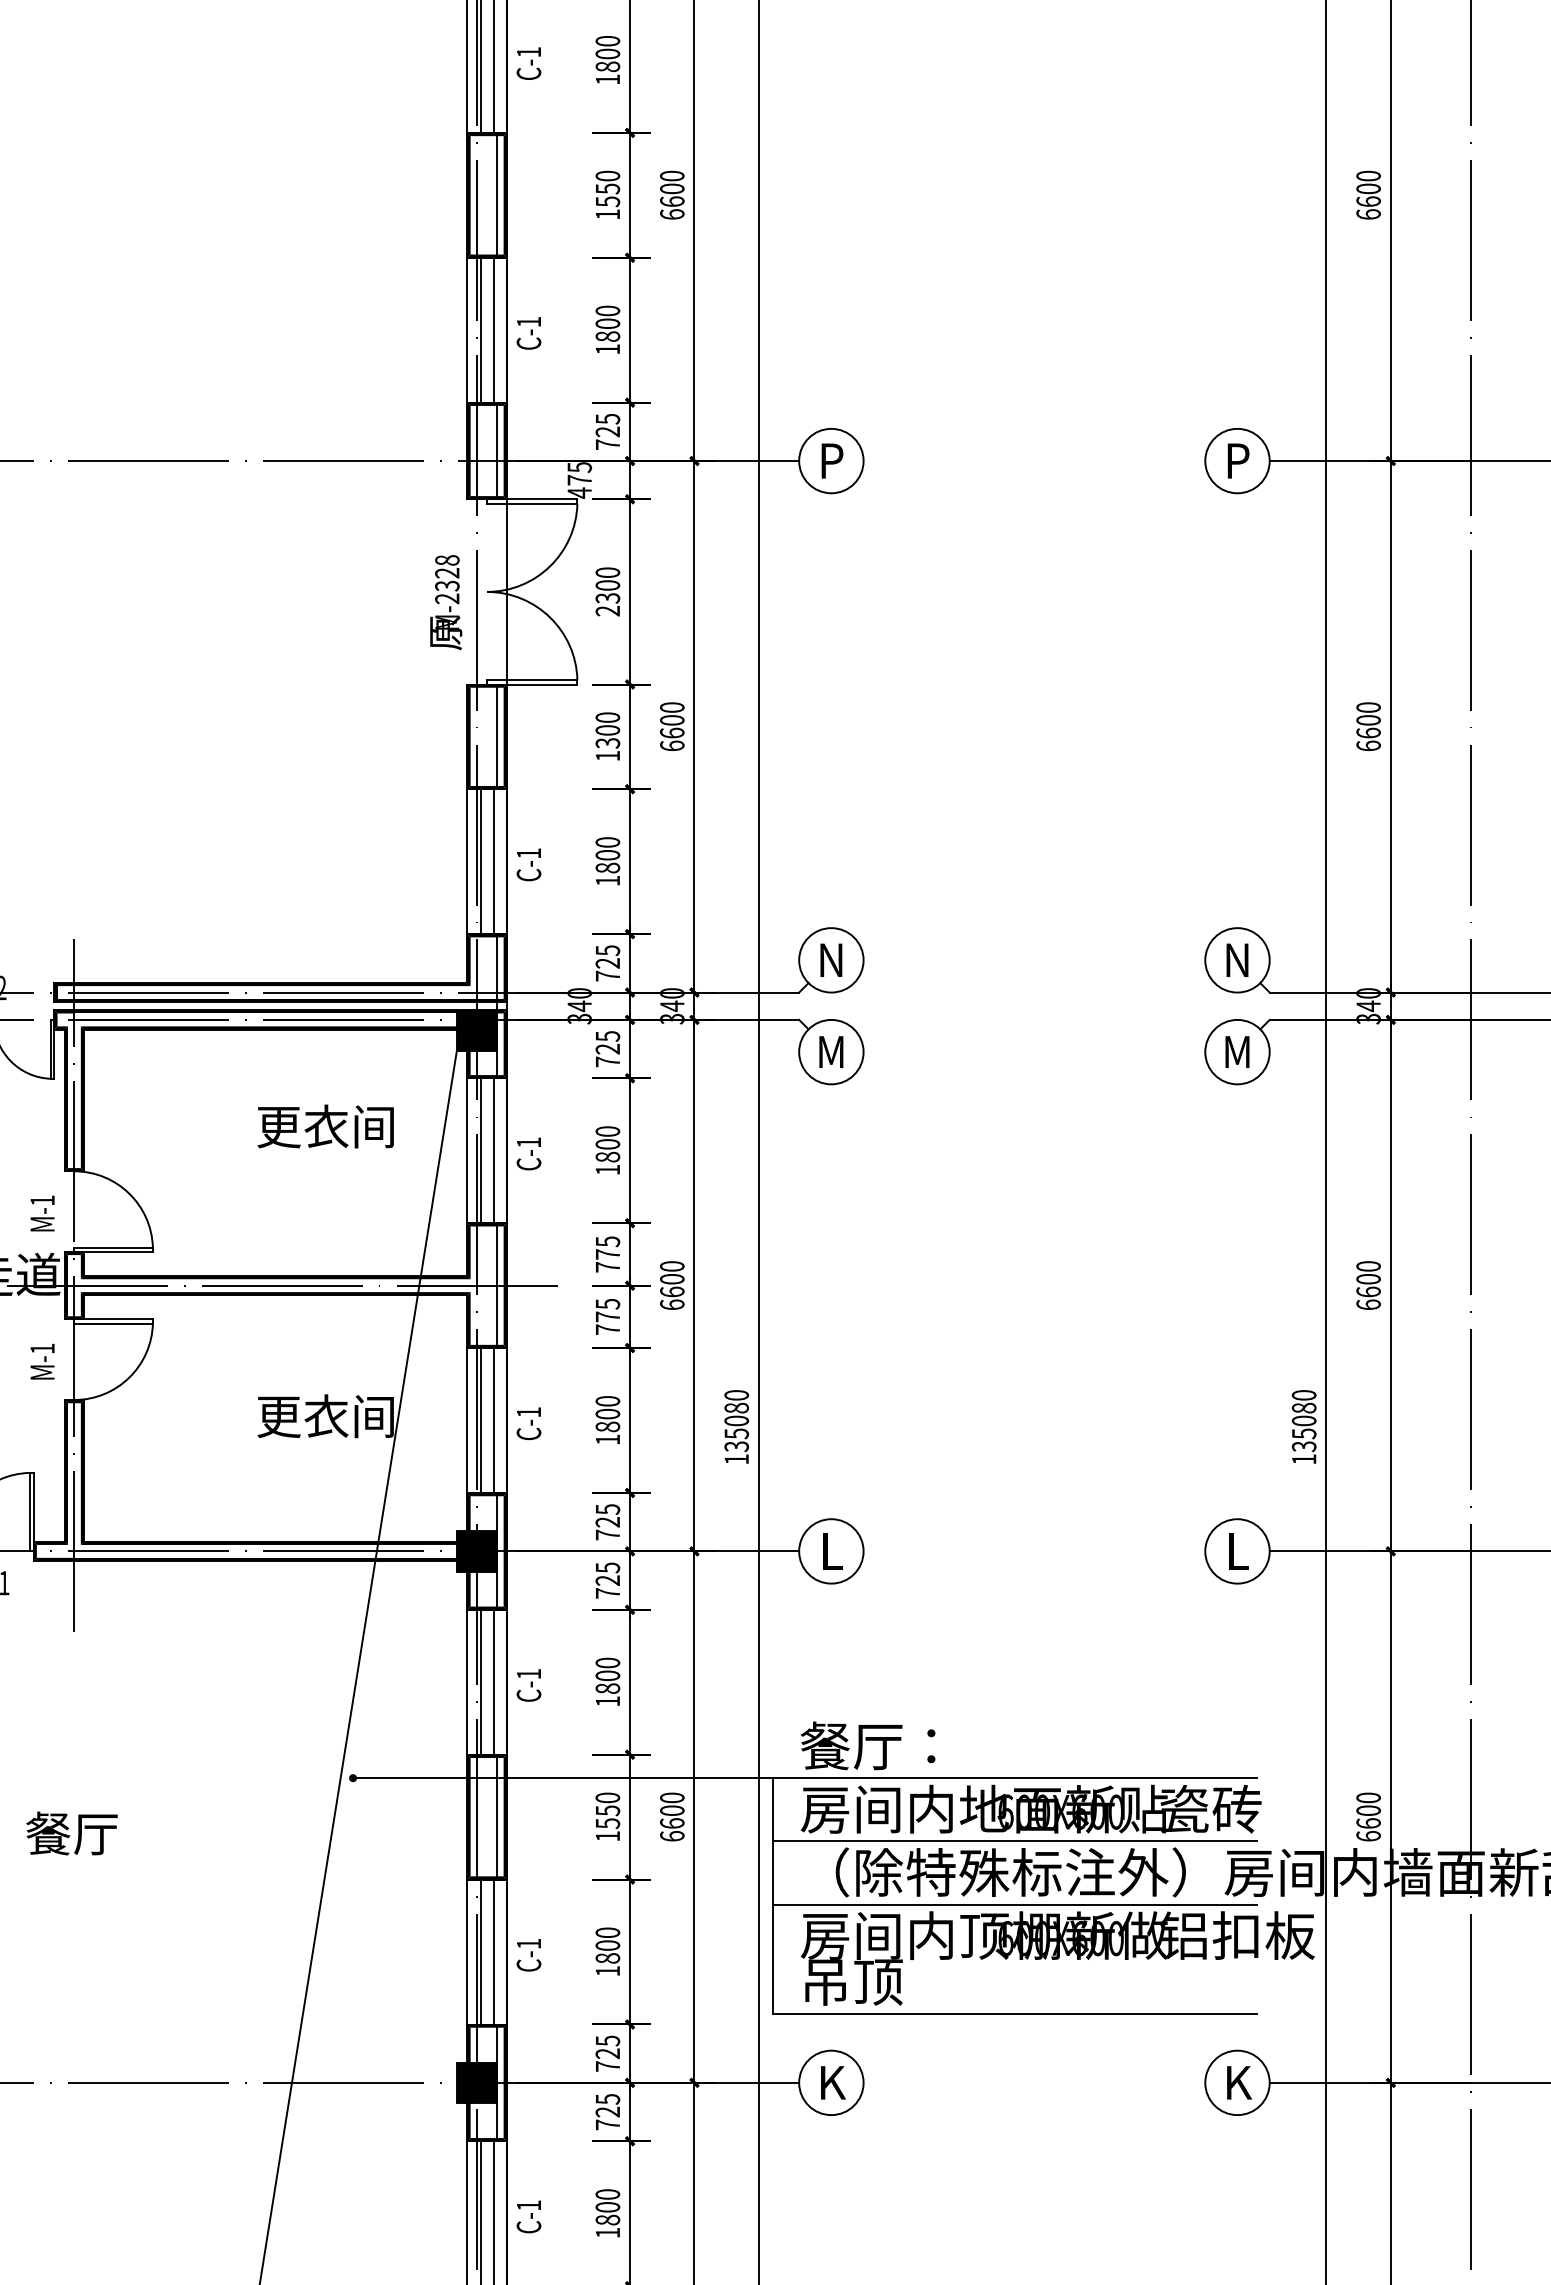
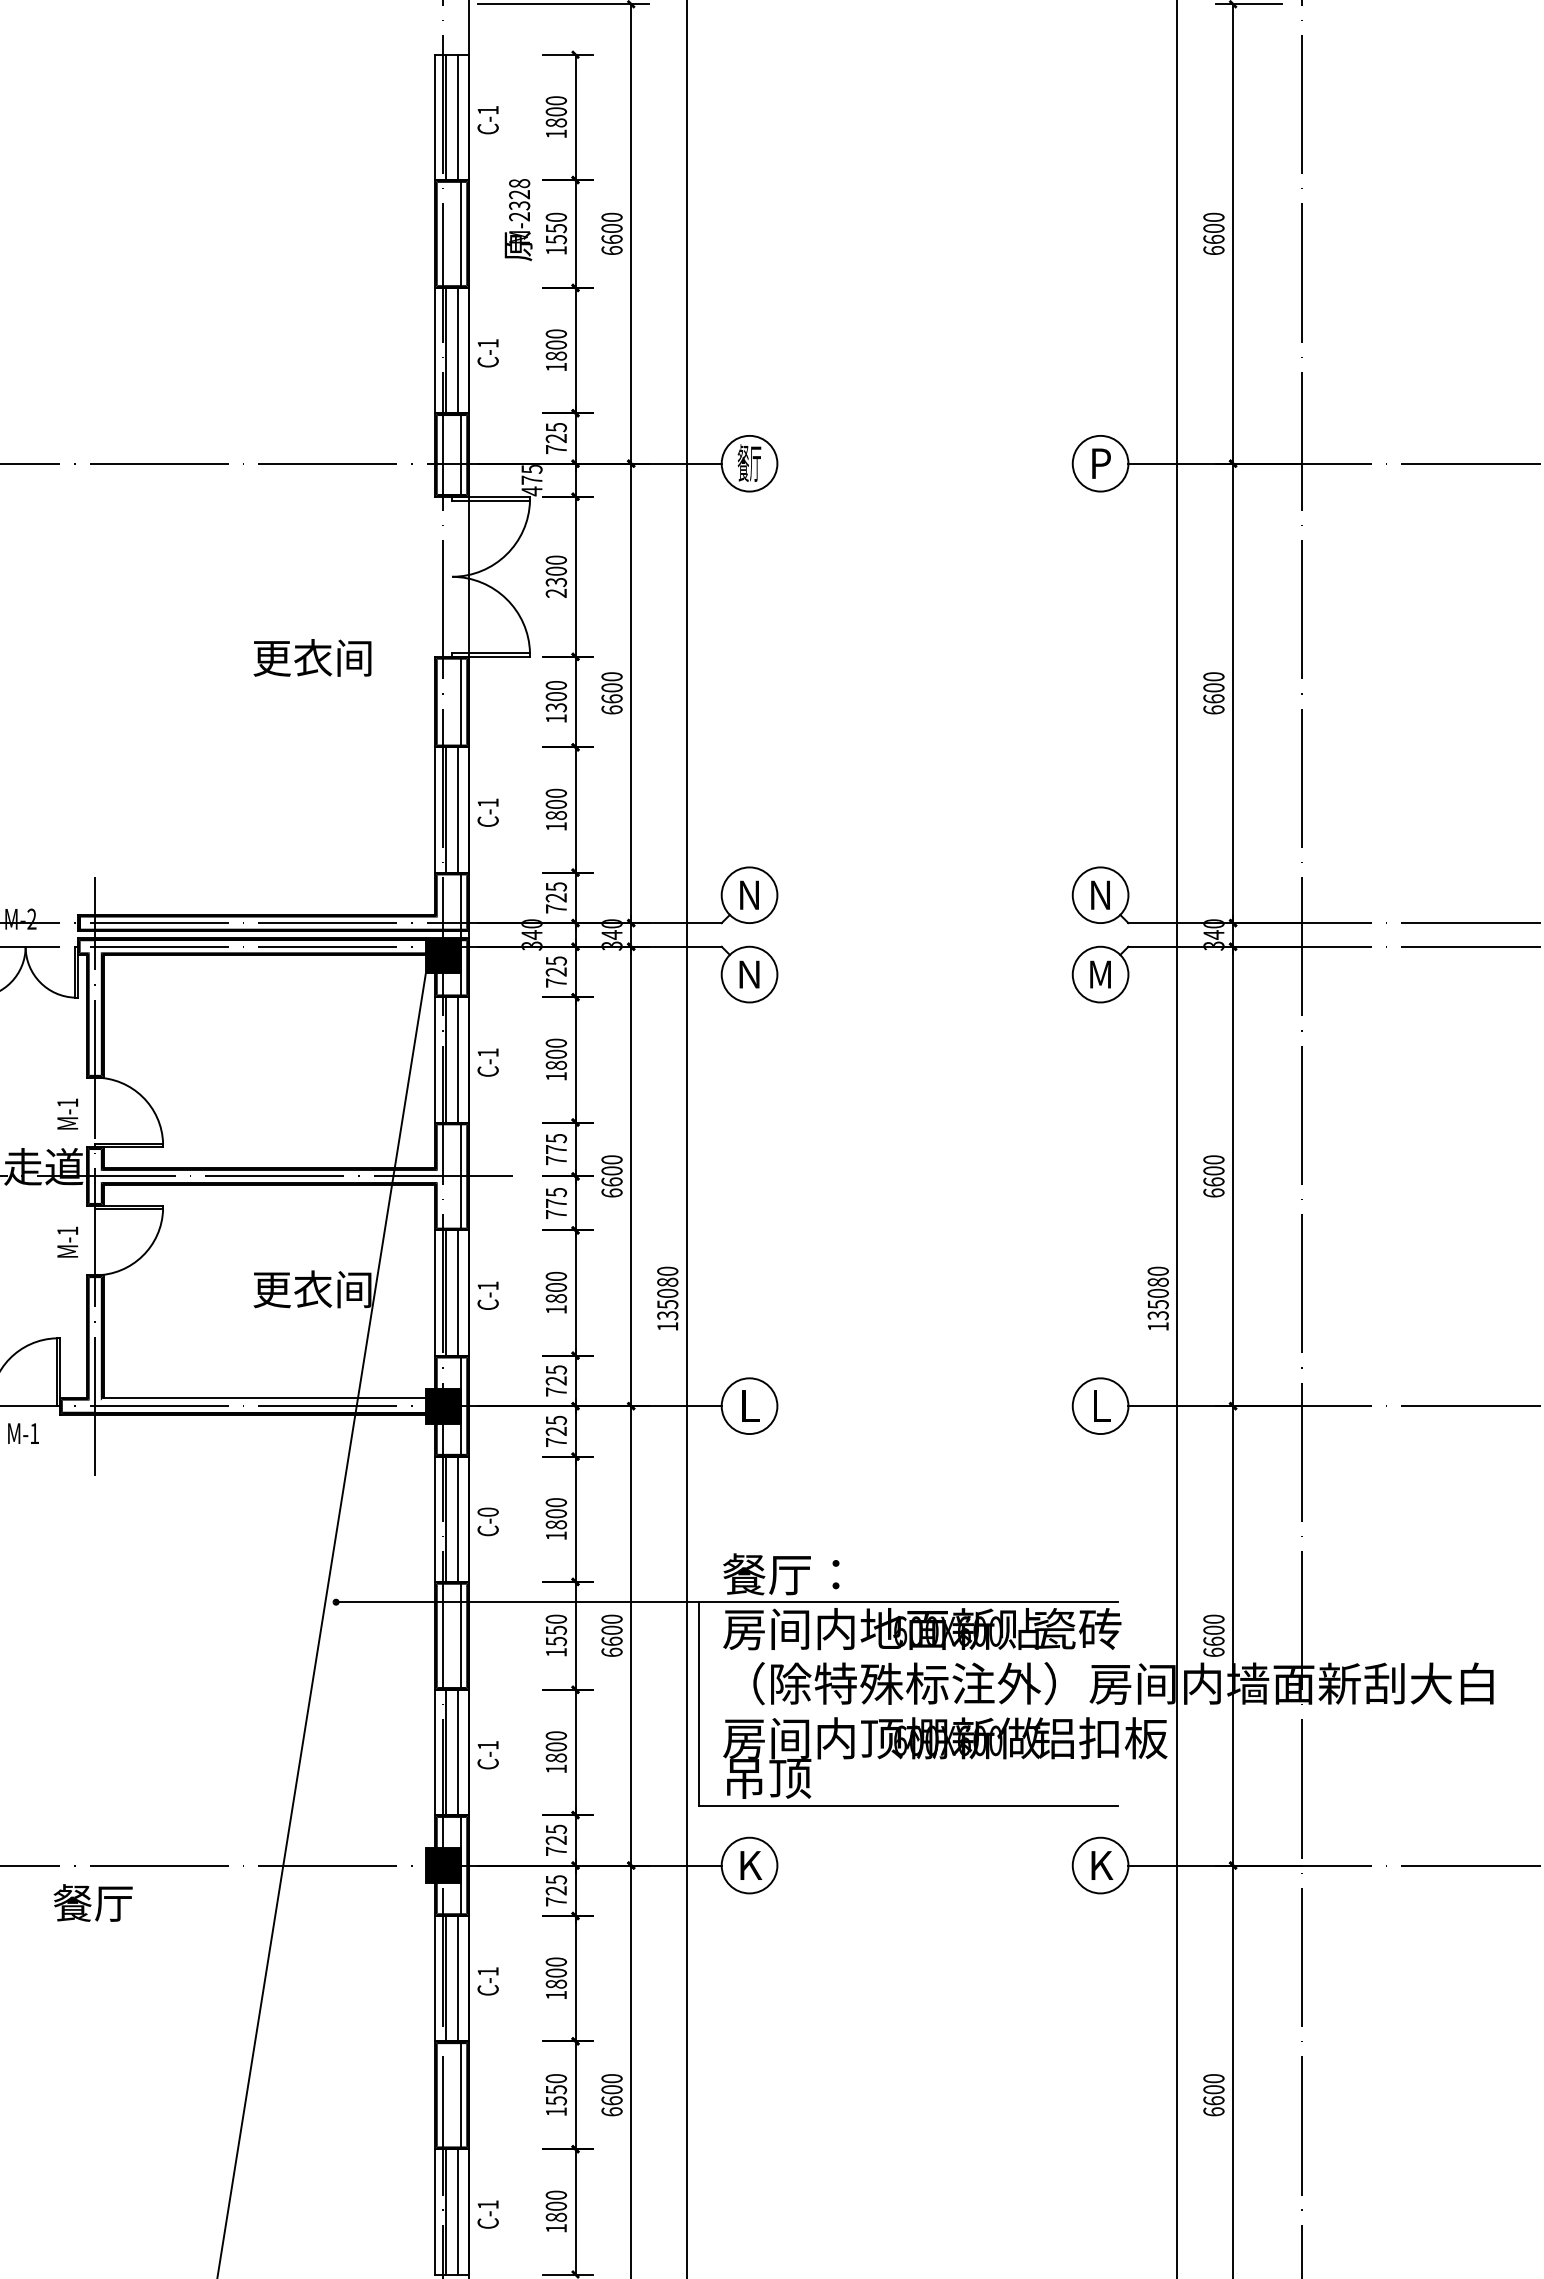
text: (831, 459) -> (749, 462), P -> 餐厅
text: (446, 603) -> (518, 220), moved
text: (831, 1051) -> (749, 974), M -> N
text: (325, 1126) -> (312, 657), moved
fill: (267, 1542) -> (262, 1398), removed
text: (528, 1673) -> (487, 1511), C-1 -> C-0
text: (71, 1832) -> (92, 1902), moved
line: (1015, 1841) -> (908, 1656), removed
line: (1015, 1904) -> (908, 1711), removed

